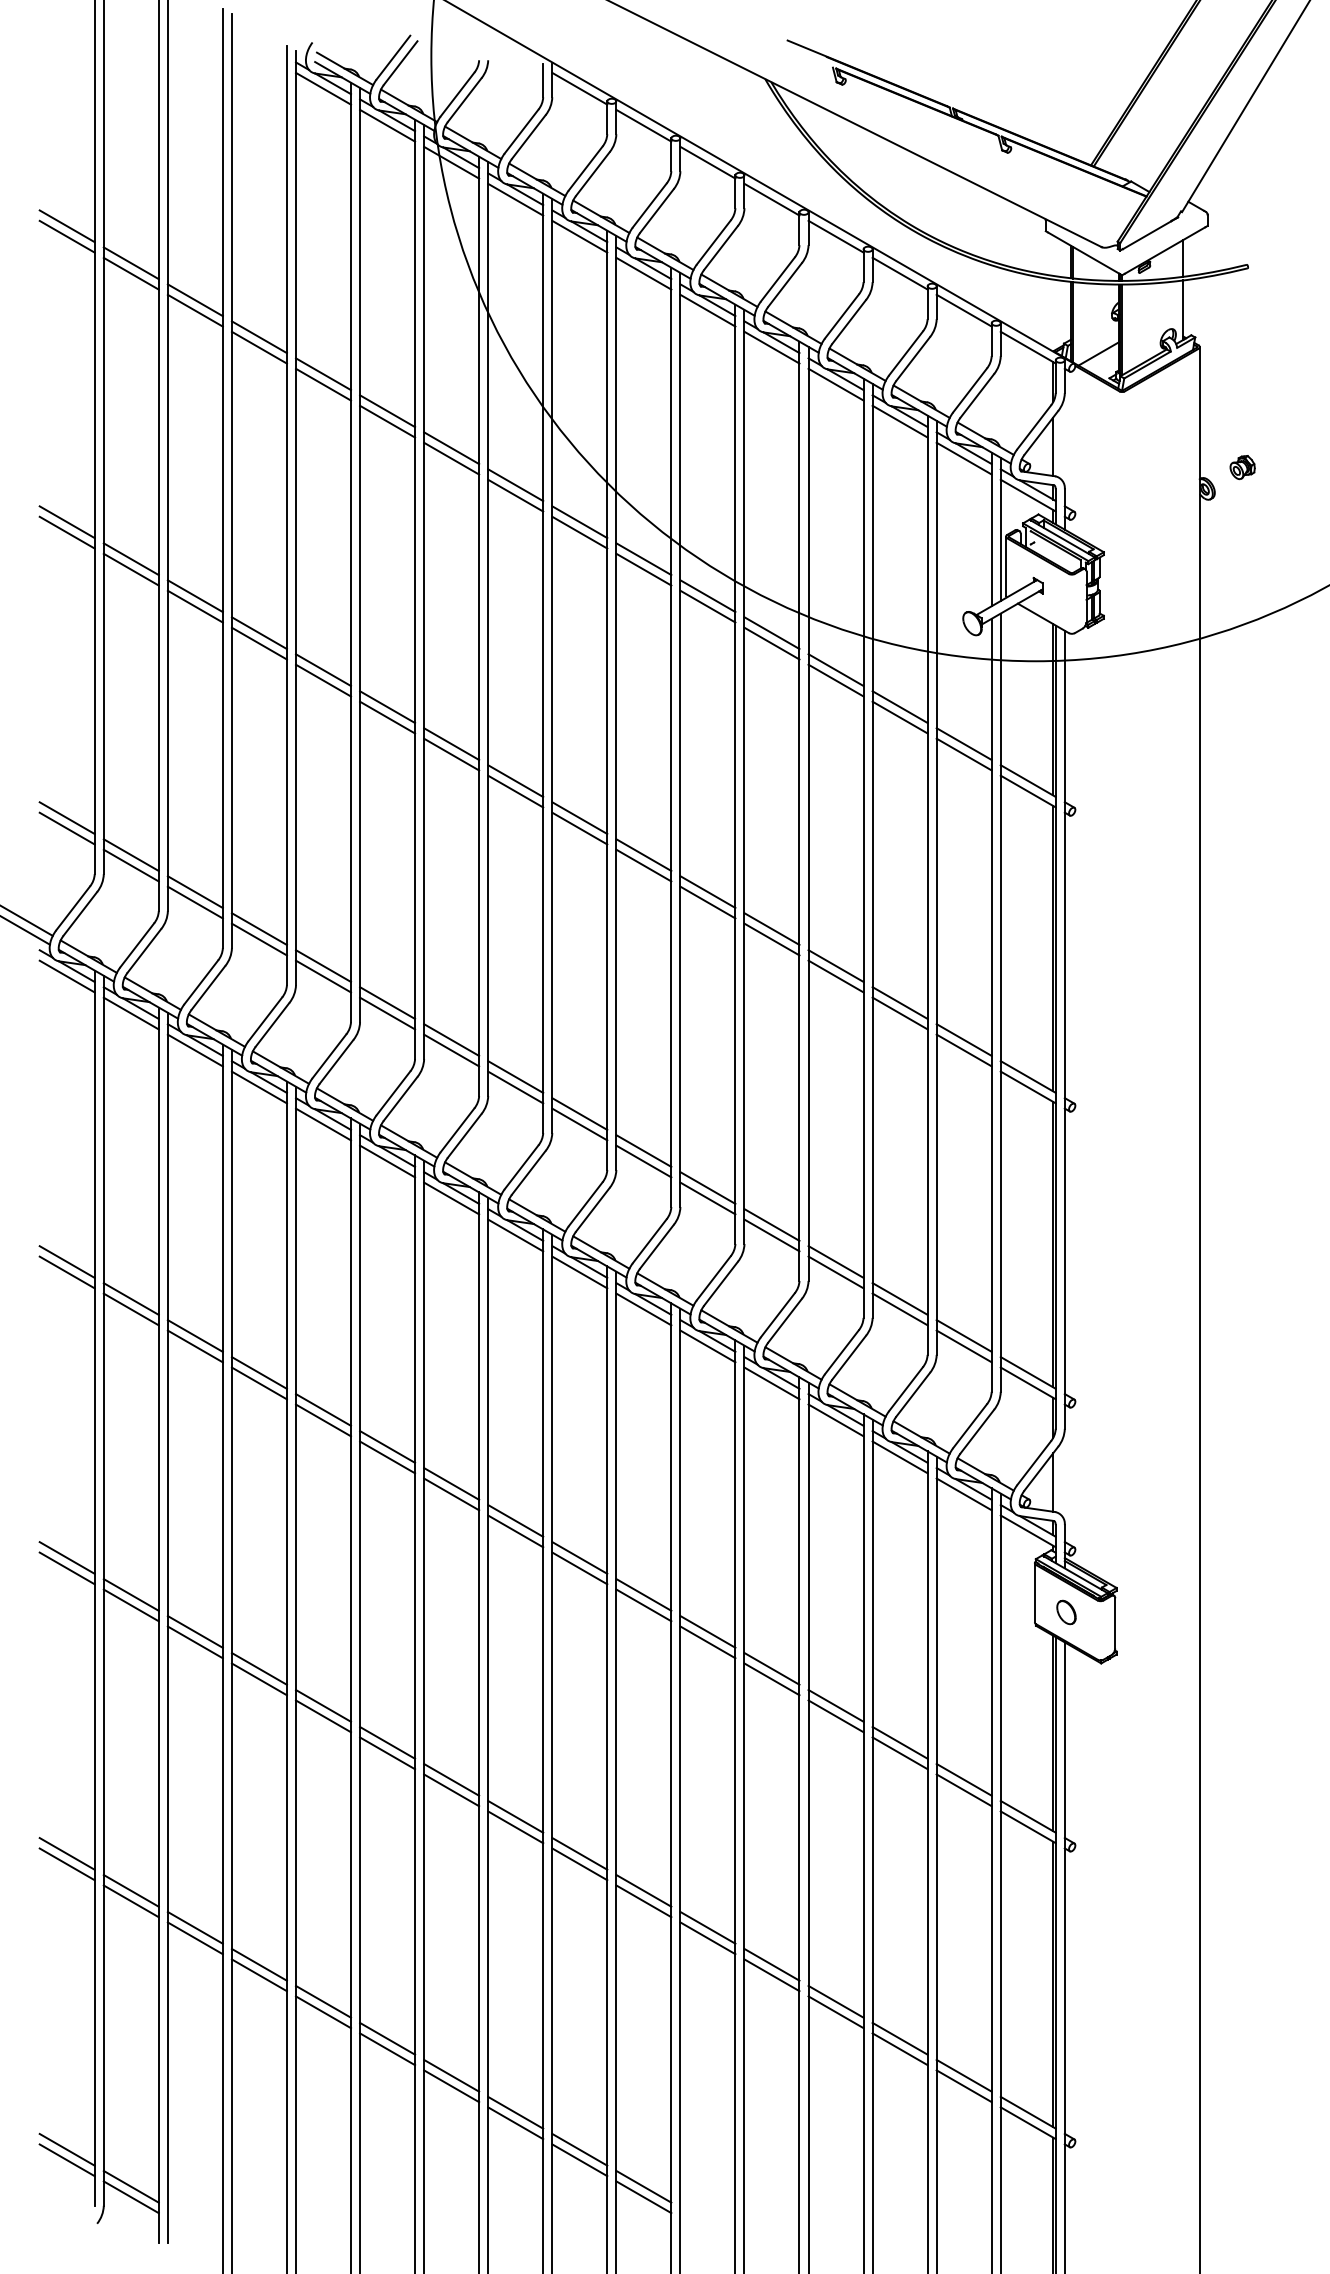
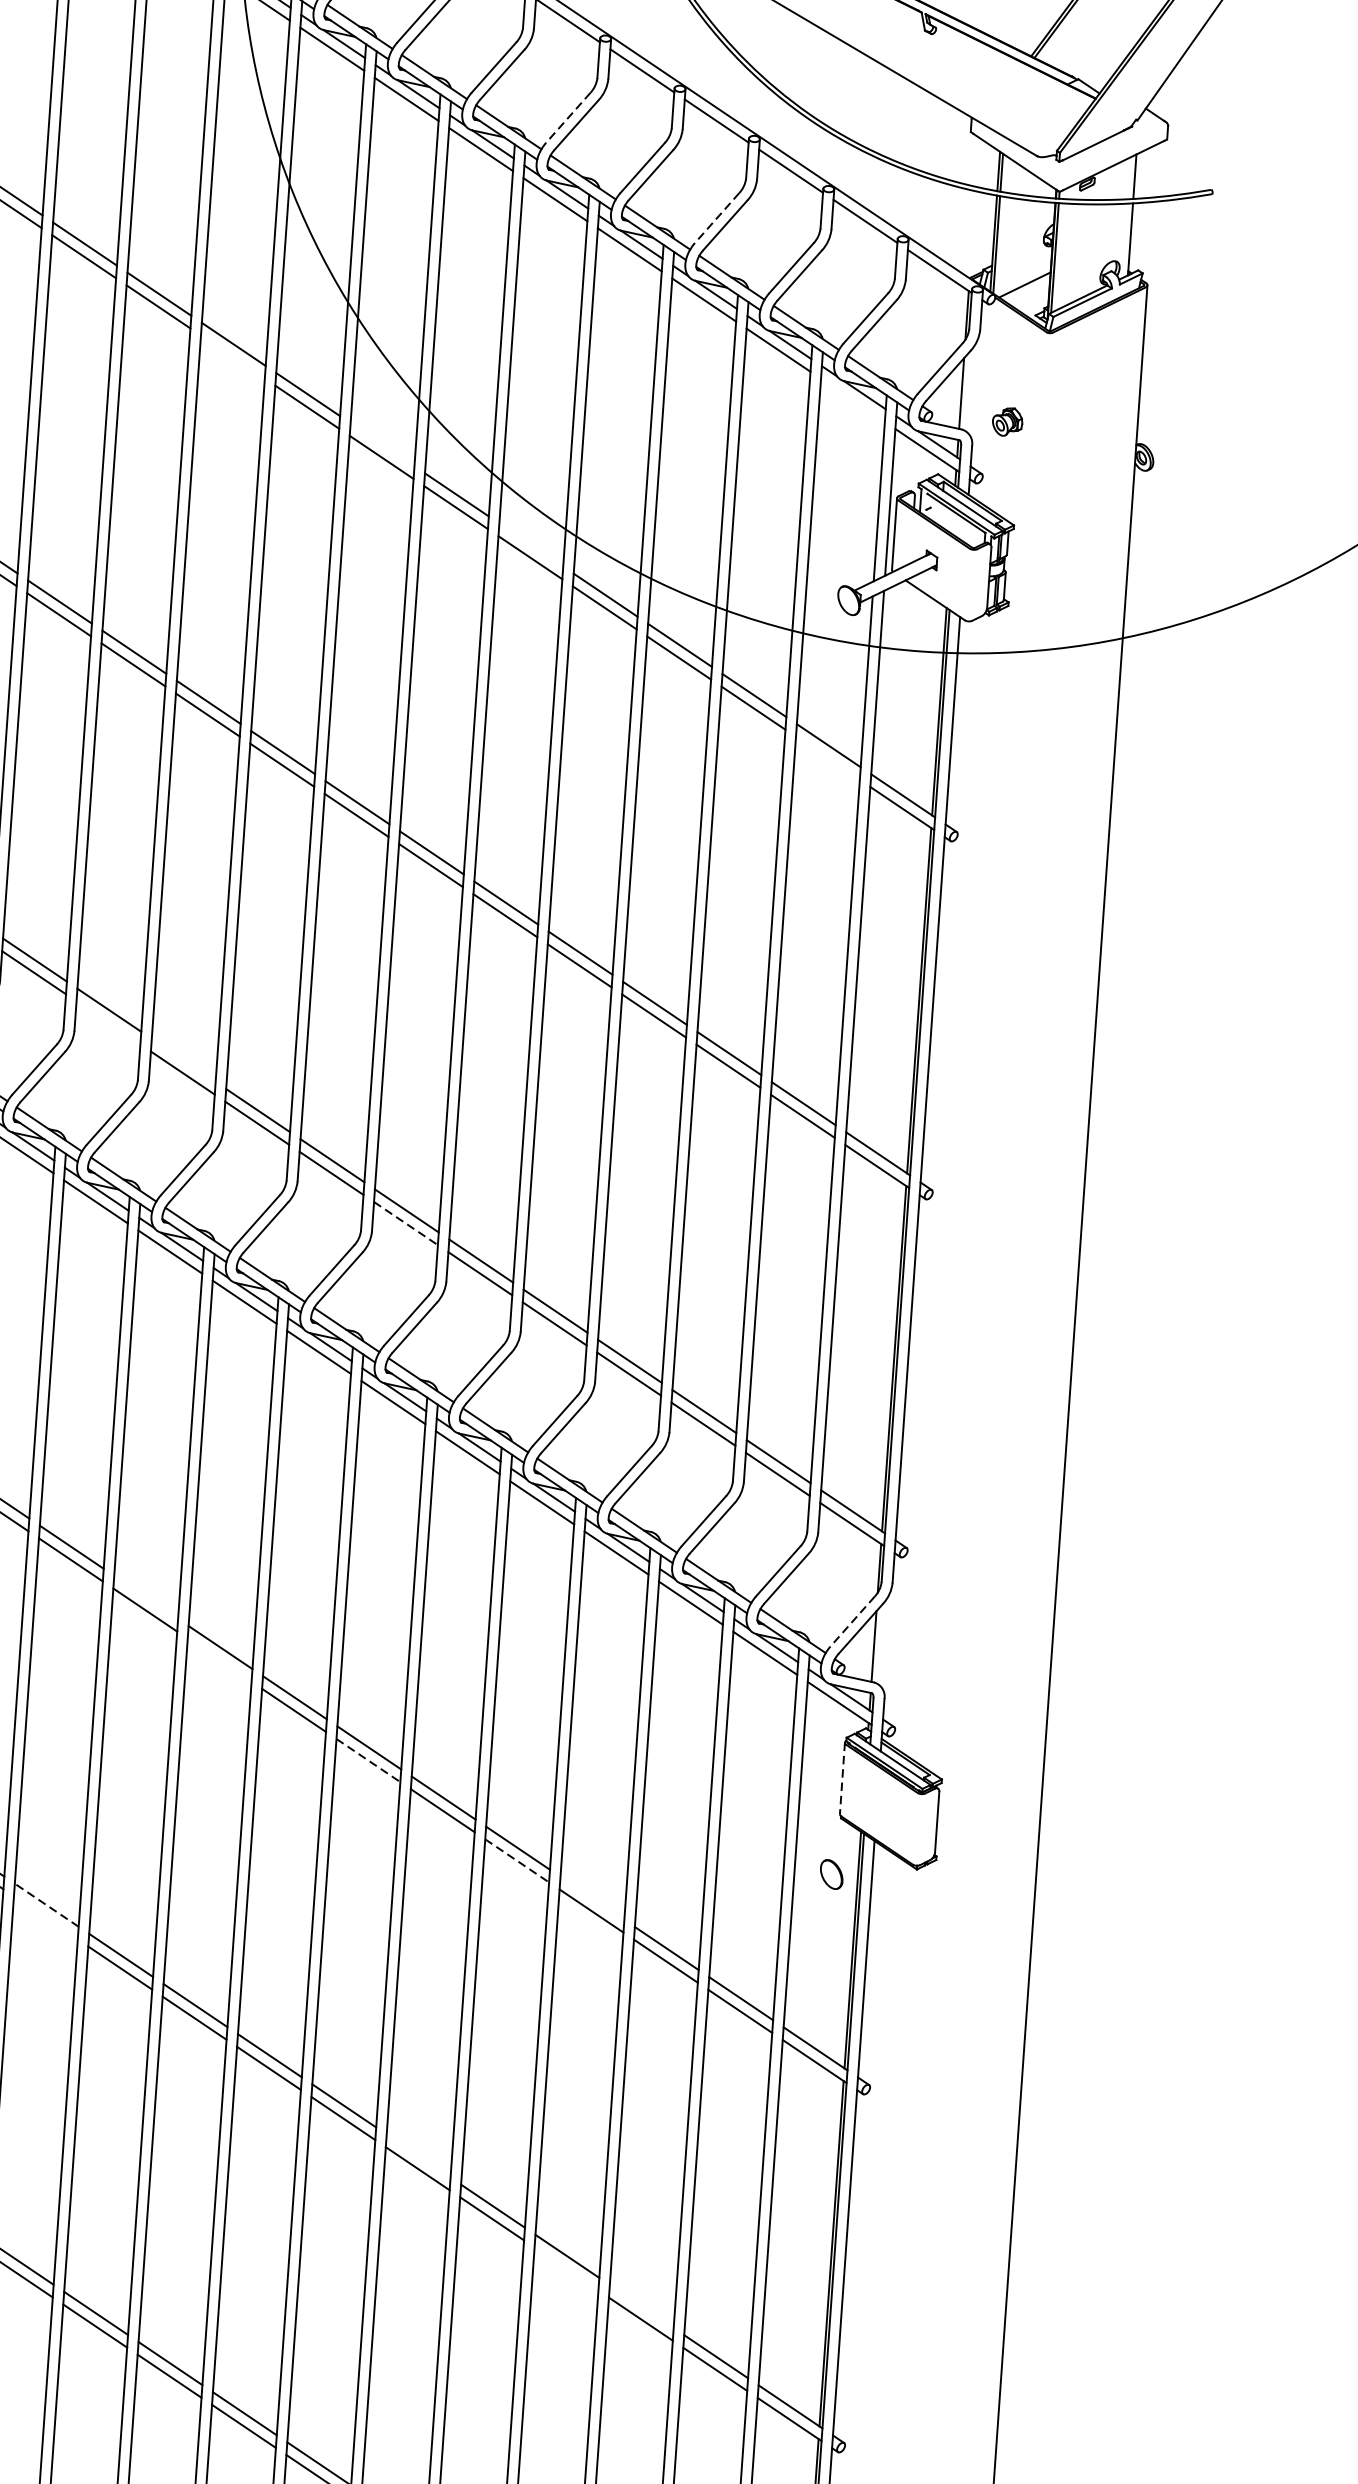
line: (713, 242) -> (567, 117), solid -> dashed
line: (841, 316) -> (716, 218), solid -> dashed
line: (451, 458) -> (232, 356), removed
line: (963, 458) -> (852, 400), removed
part: (1242, 467) -> (1007, 421), moved
line: (579, 522) -> (382, 445), removed
line: (707, 596) -> (530, 545), removed
line: (963, 754) -> (827, 758), removed
line: (387, 1013) -> (108, 1022), removed
line: (451, 1039) -> (183, 1059), removed
line: (643, 1161) -> (405, 1223), solid -> dashed
line: (1034, 1463) -> (853, 1621), solid -> dashed
line: (451, 1483) -> (146, 1596), removed
line: (515, 1531) -> (219, 1660), removed
line: (1034, 1592) -> (842, 1778), solid -> dashed
line: (643, 1605) -> (368, 1760), solid -> dashed
part: (1066, 1612) -> (831, 1874), moved
line: (771, 1679) -> (516, 1861), solid -> dashed
line: (835, 1705) -> (591, 1897), removed
line: (387, 1742) -> (46, 1904), solid -> dashed
line: (387, 1753) -> (45, 1918), removed
line: (707, 1927) -> (418, 2155), removed
line: (835, 2012) -> (565, 2269), removed
line: (899, 2038) -> (641, 2306), removed

